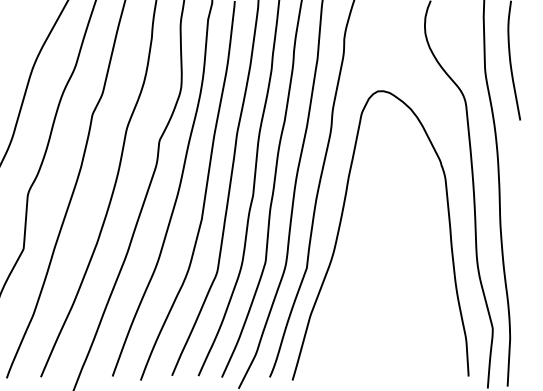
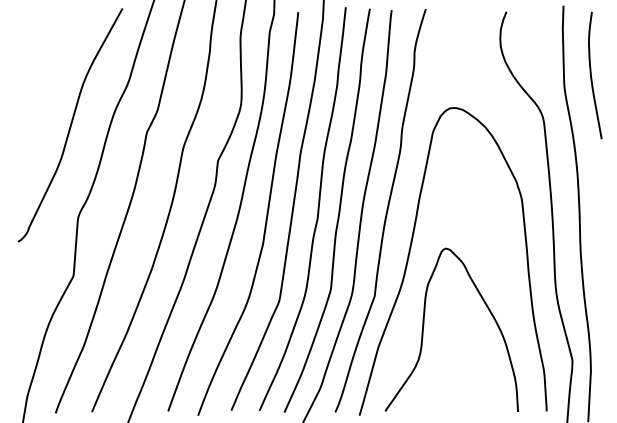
curve: (353, 295) -> (424, 325), added

